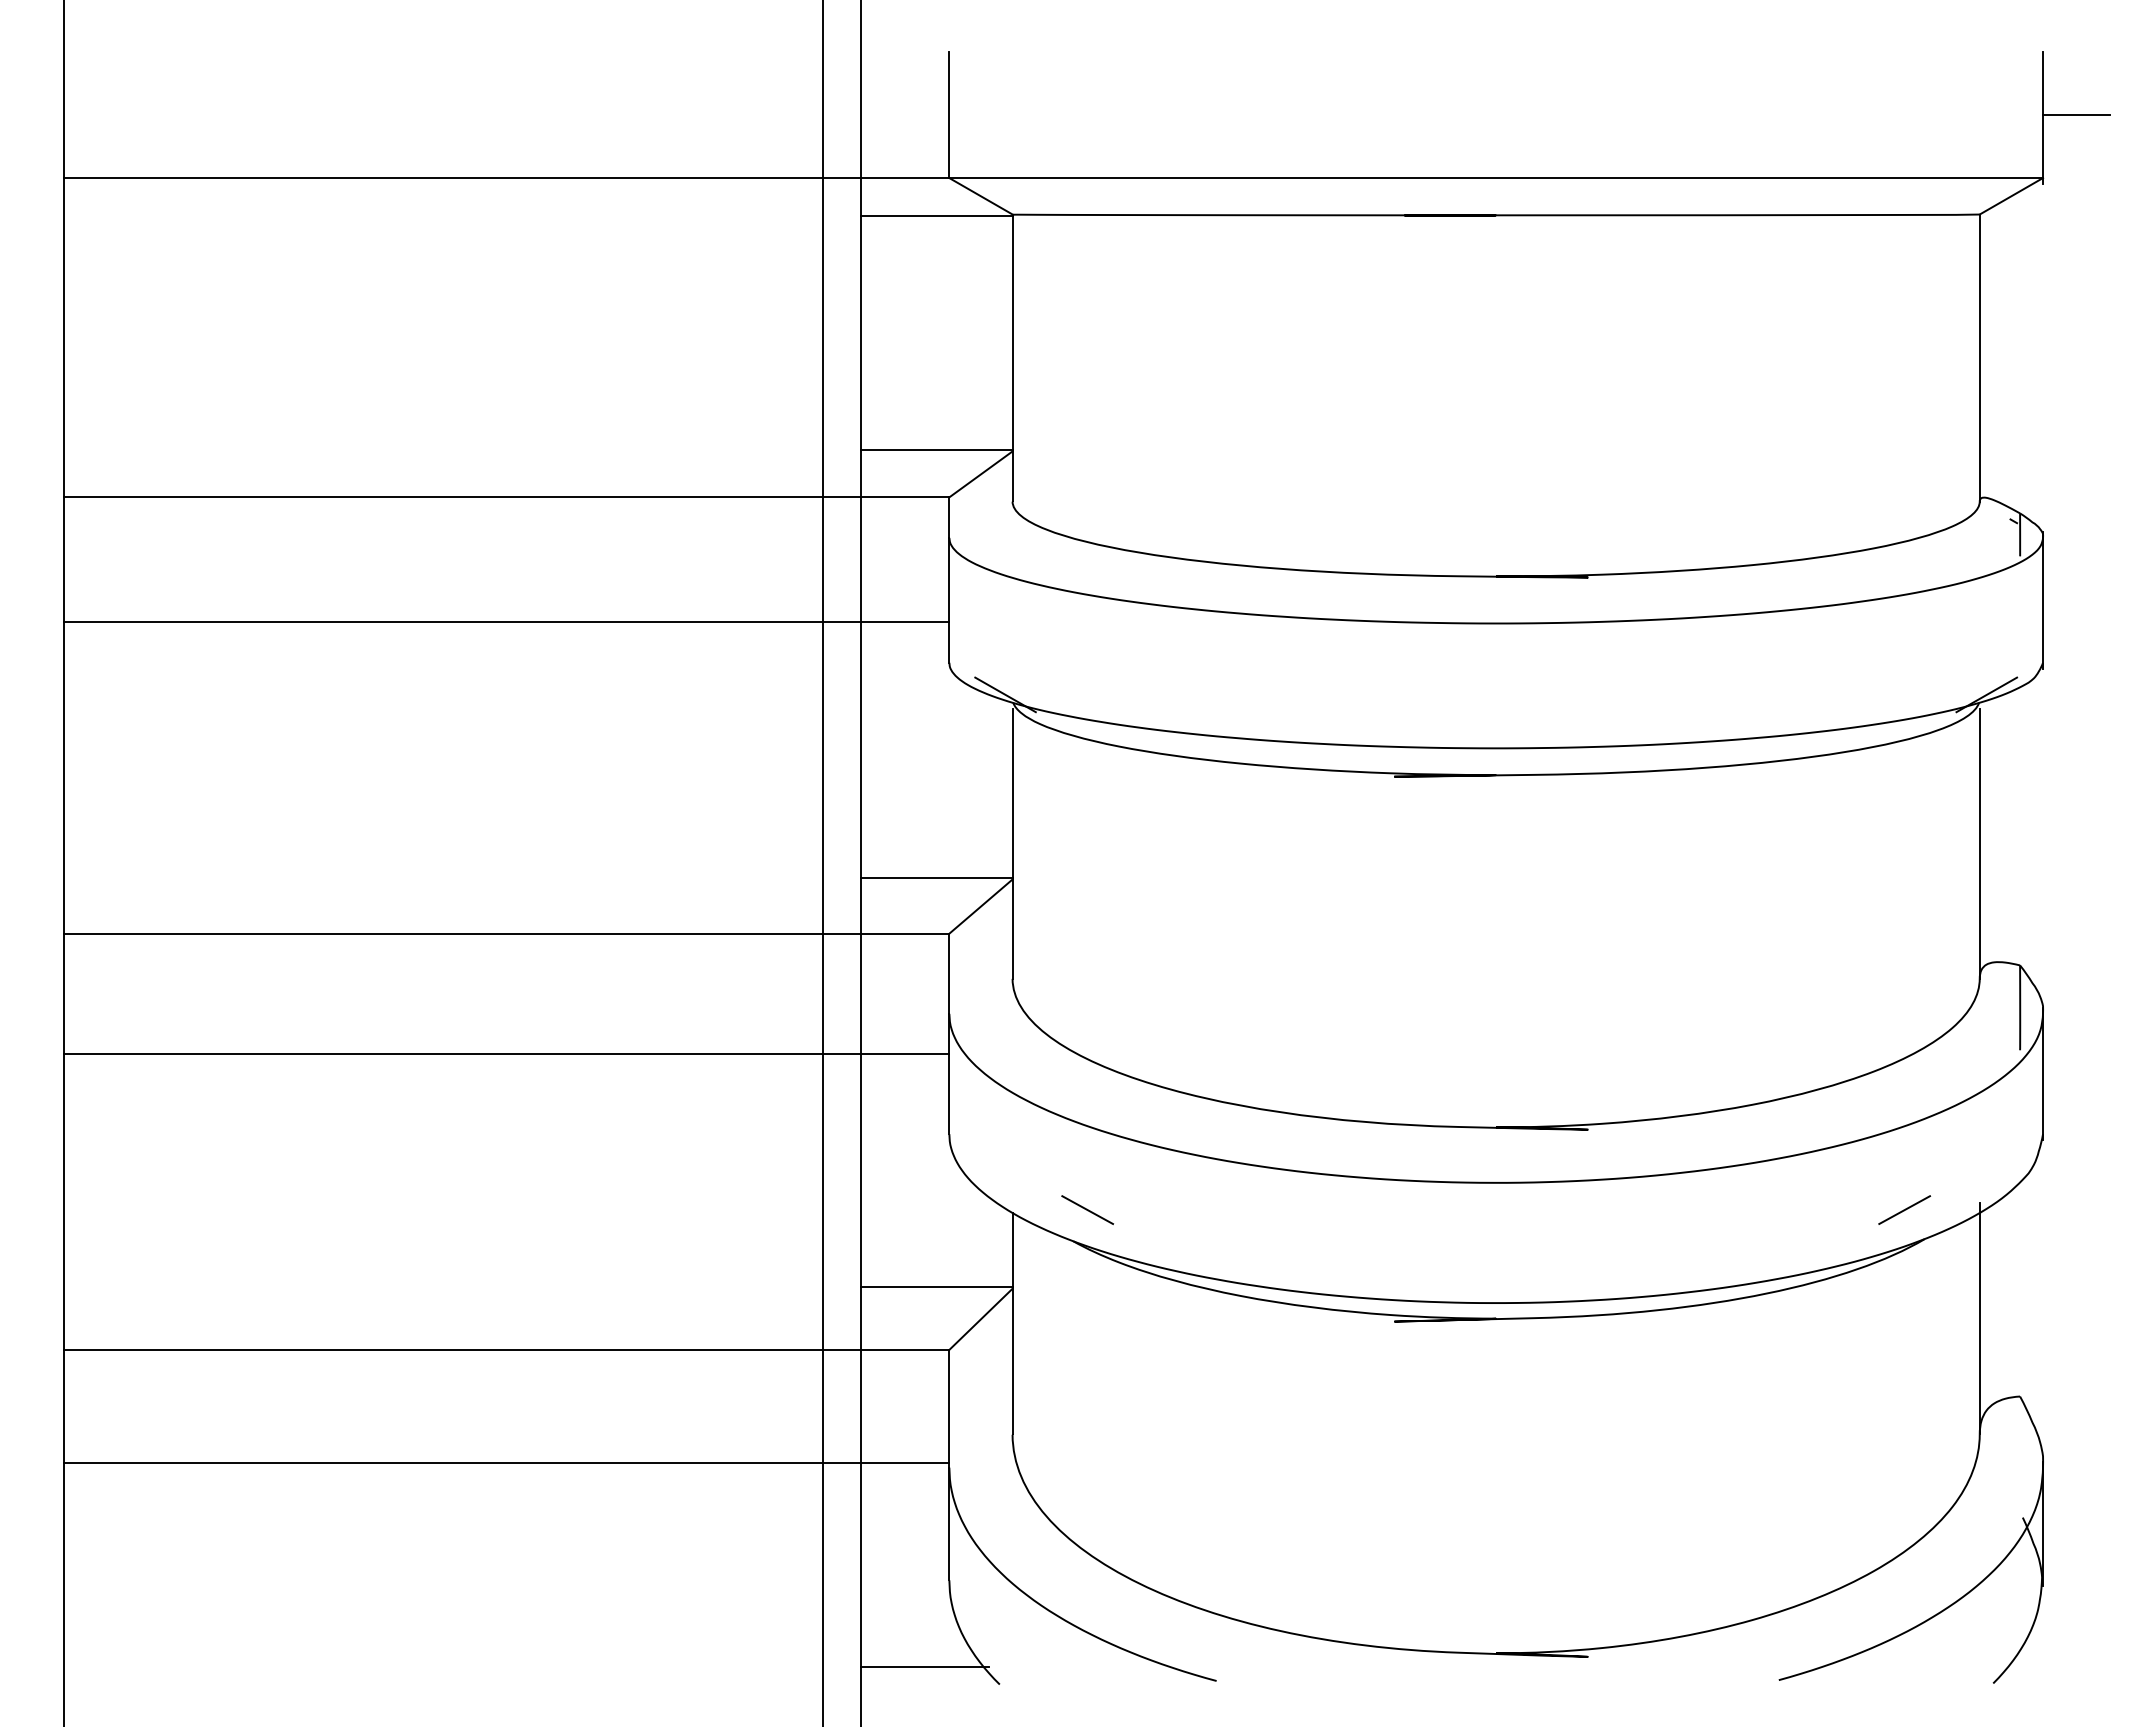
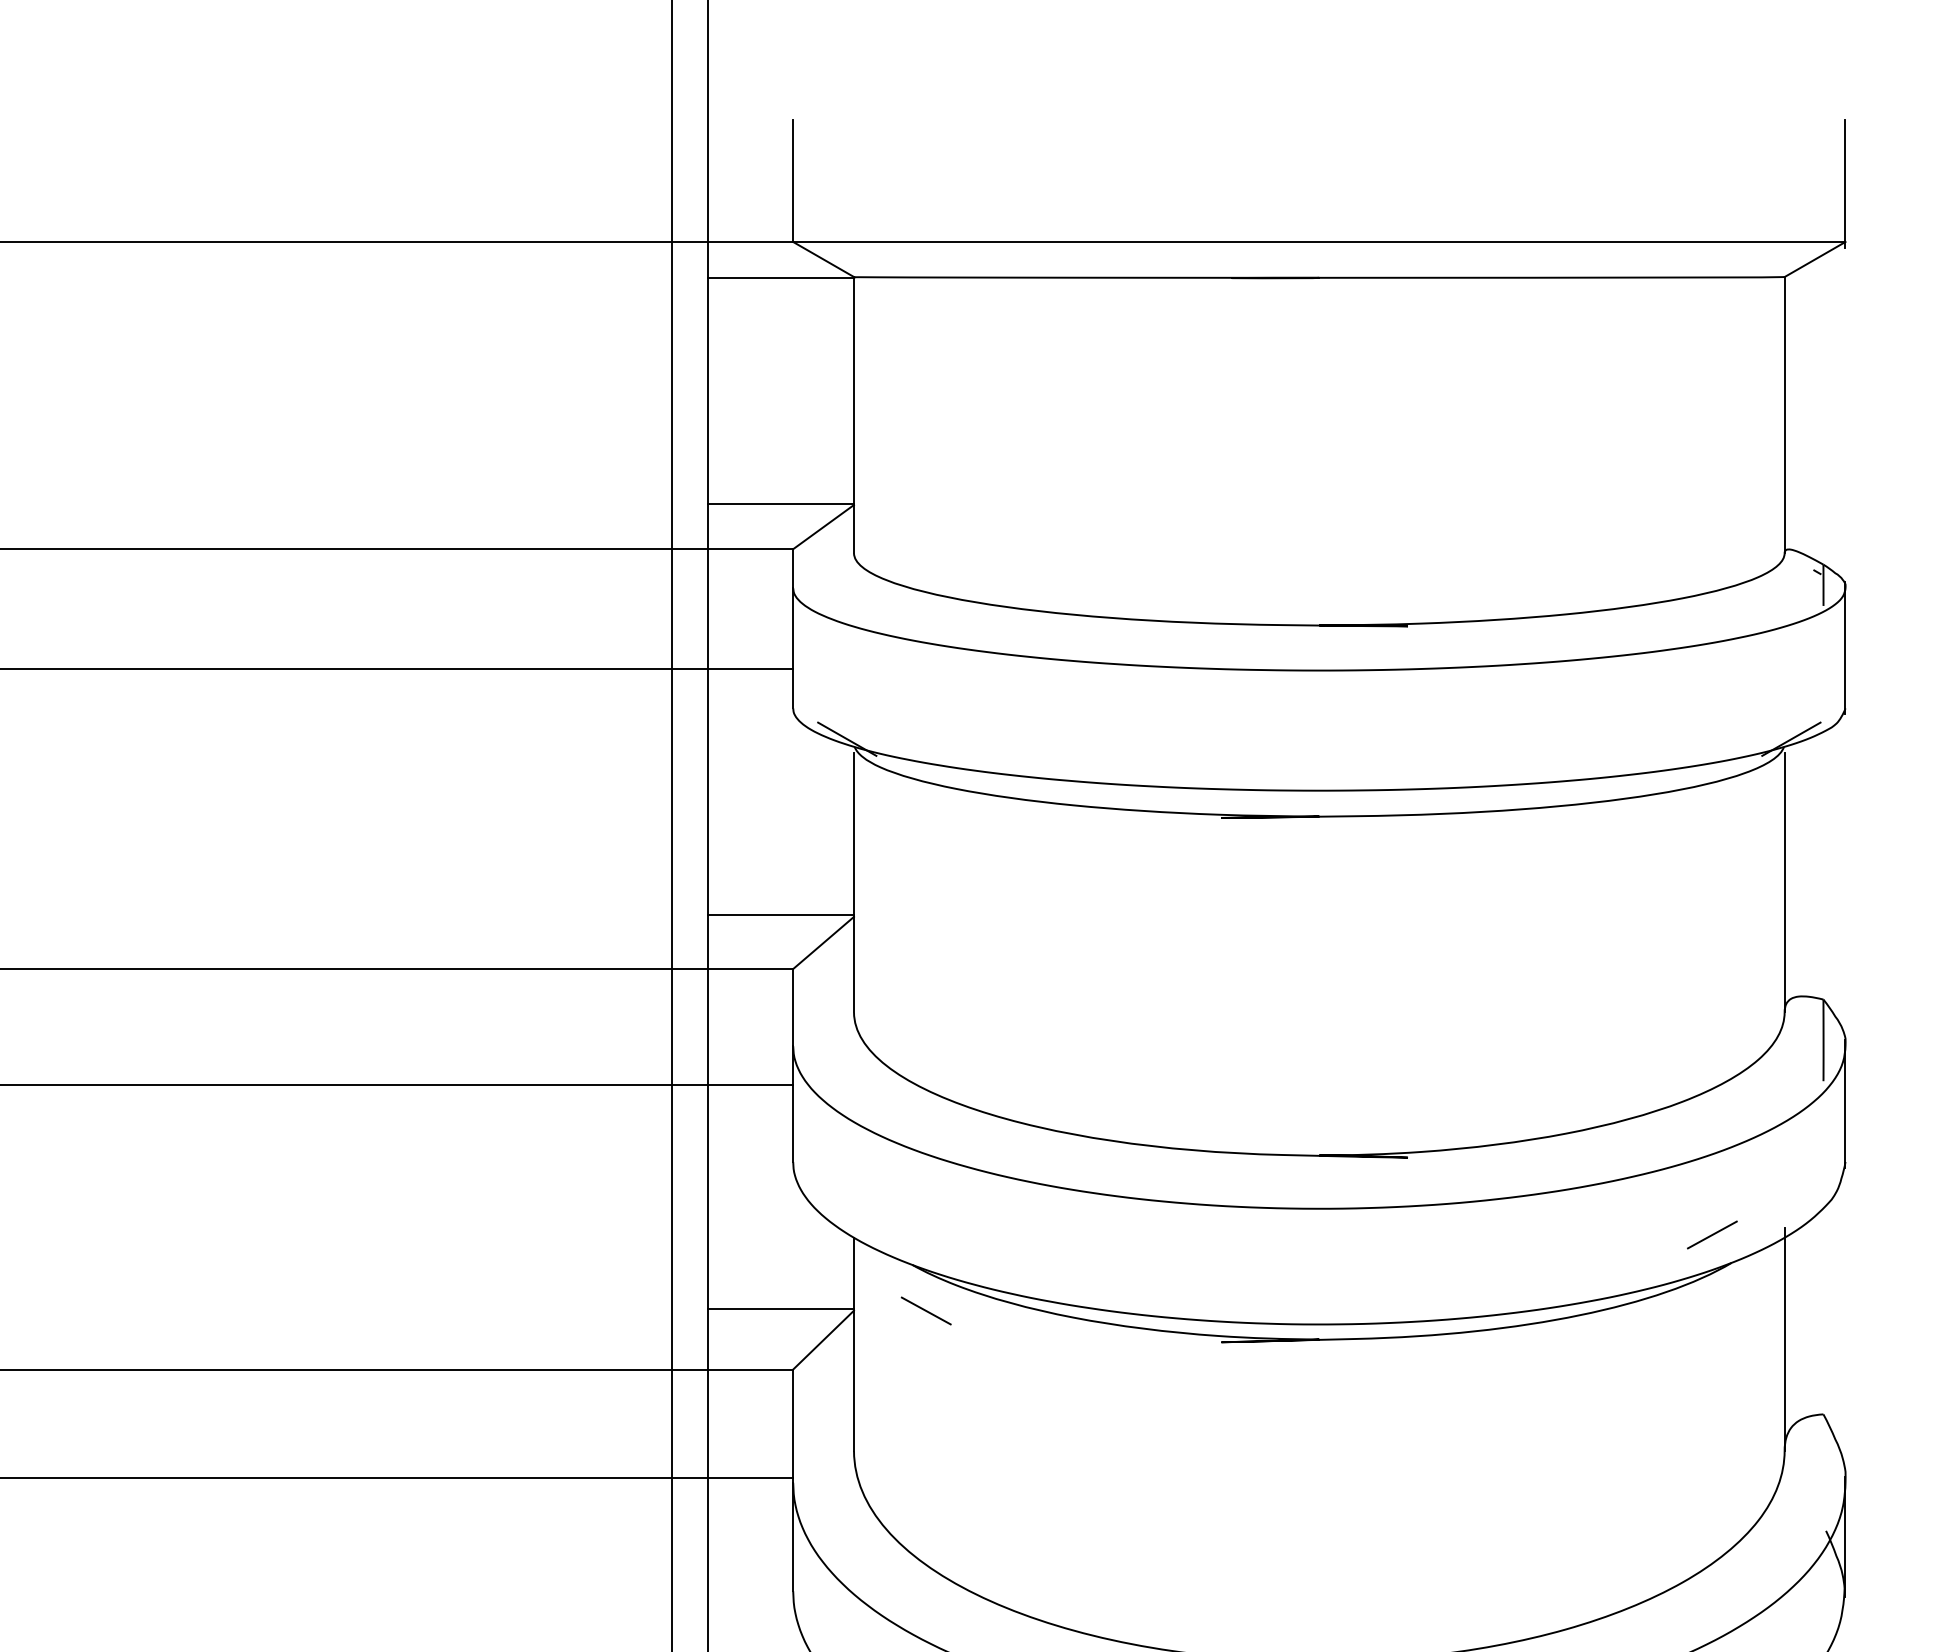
line: (2076, 114) -> (1877, 180), removed
line: (1087, 1209) -> (926, 1310), moved

